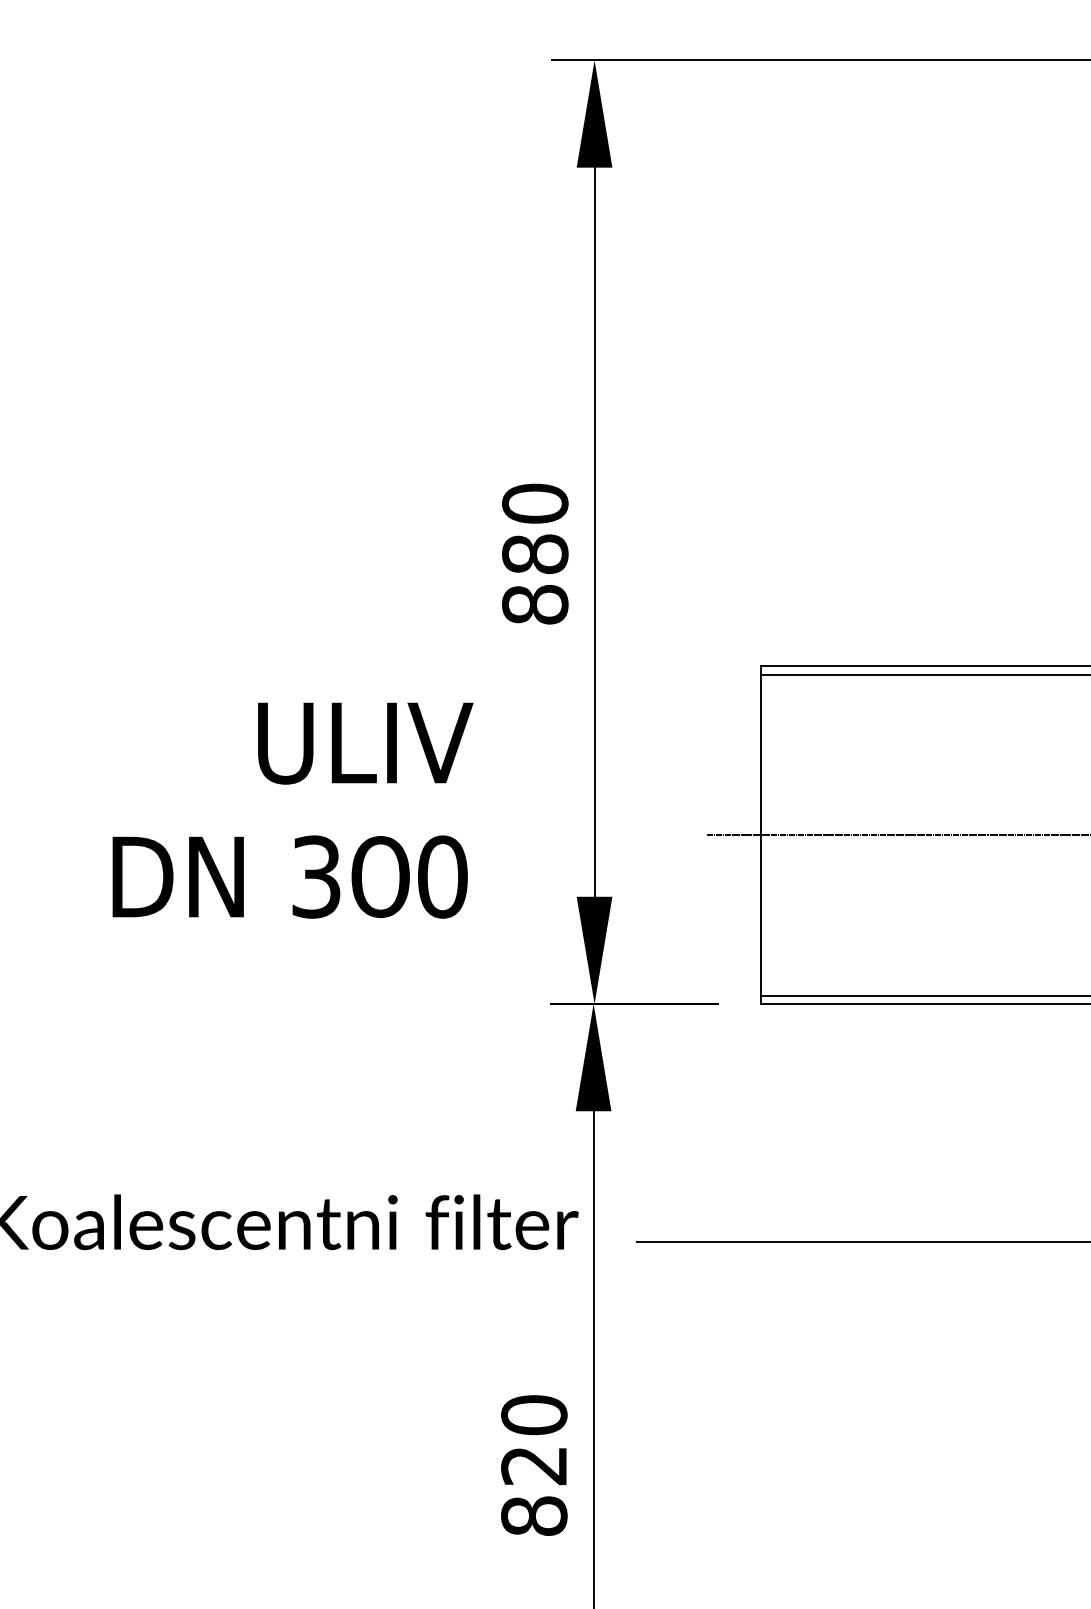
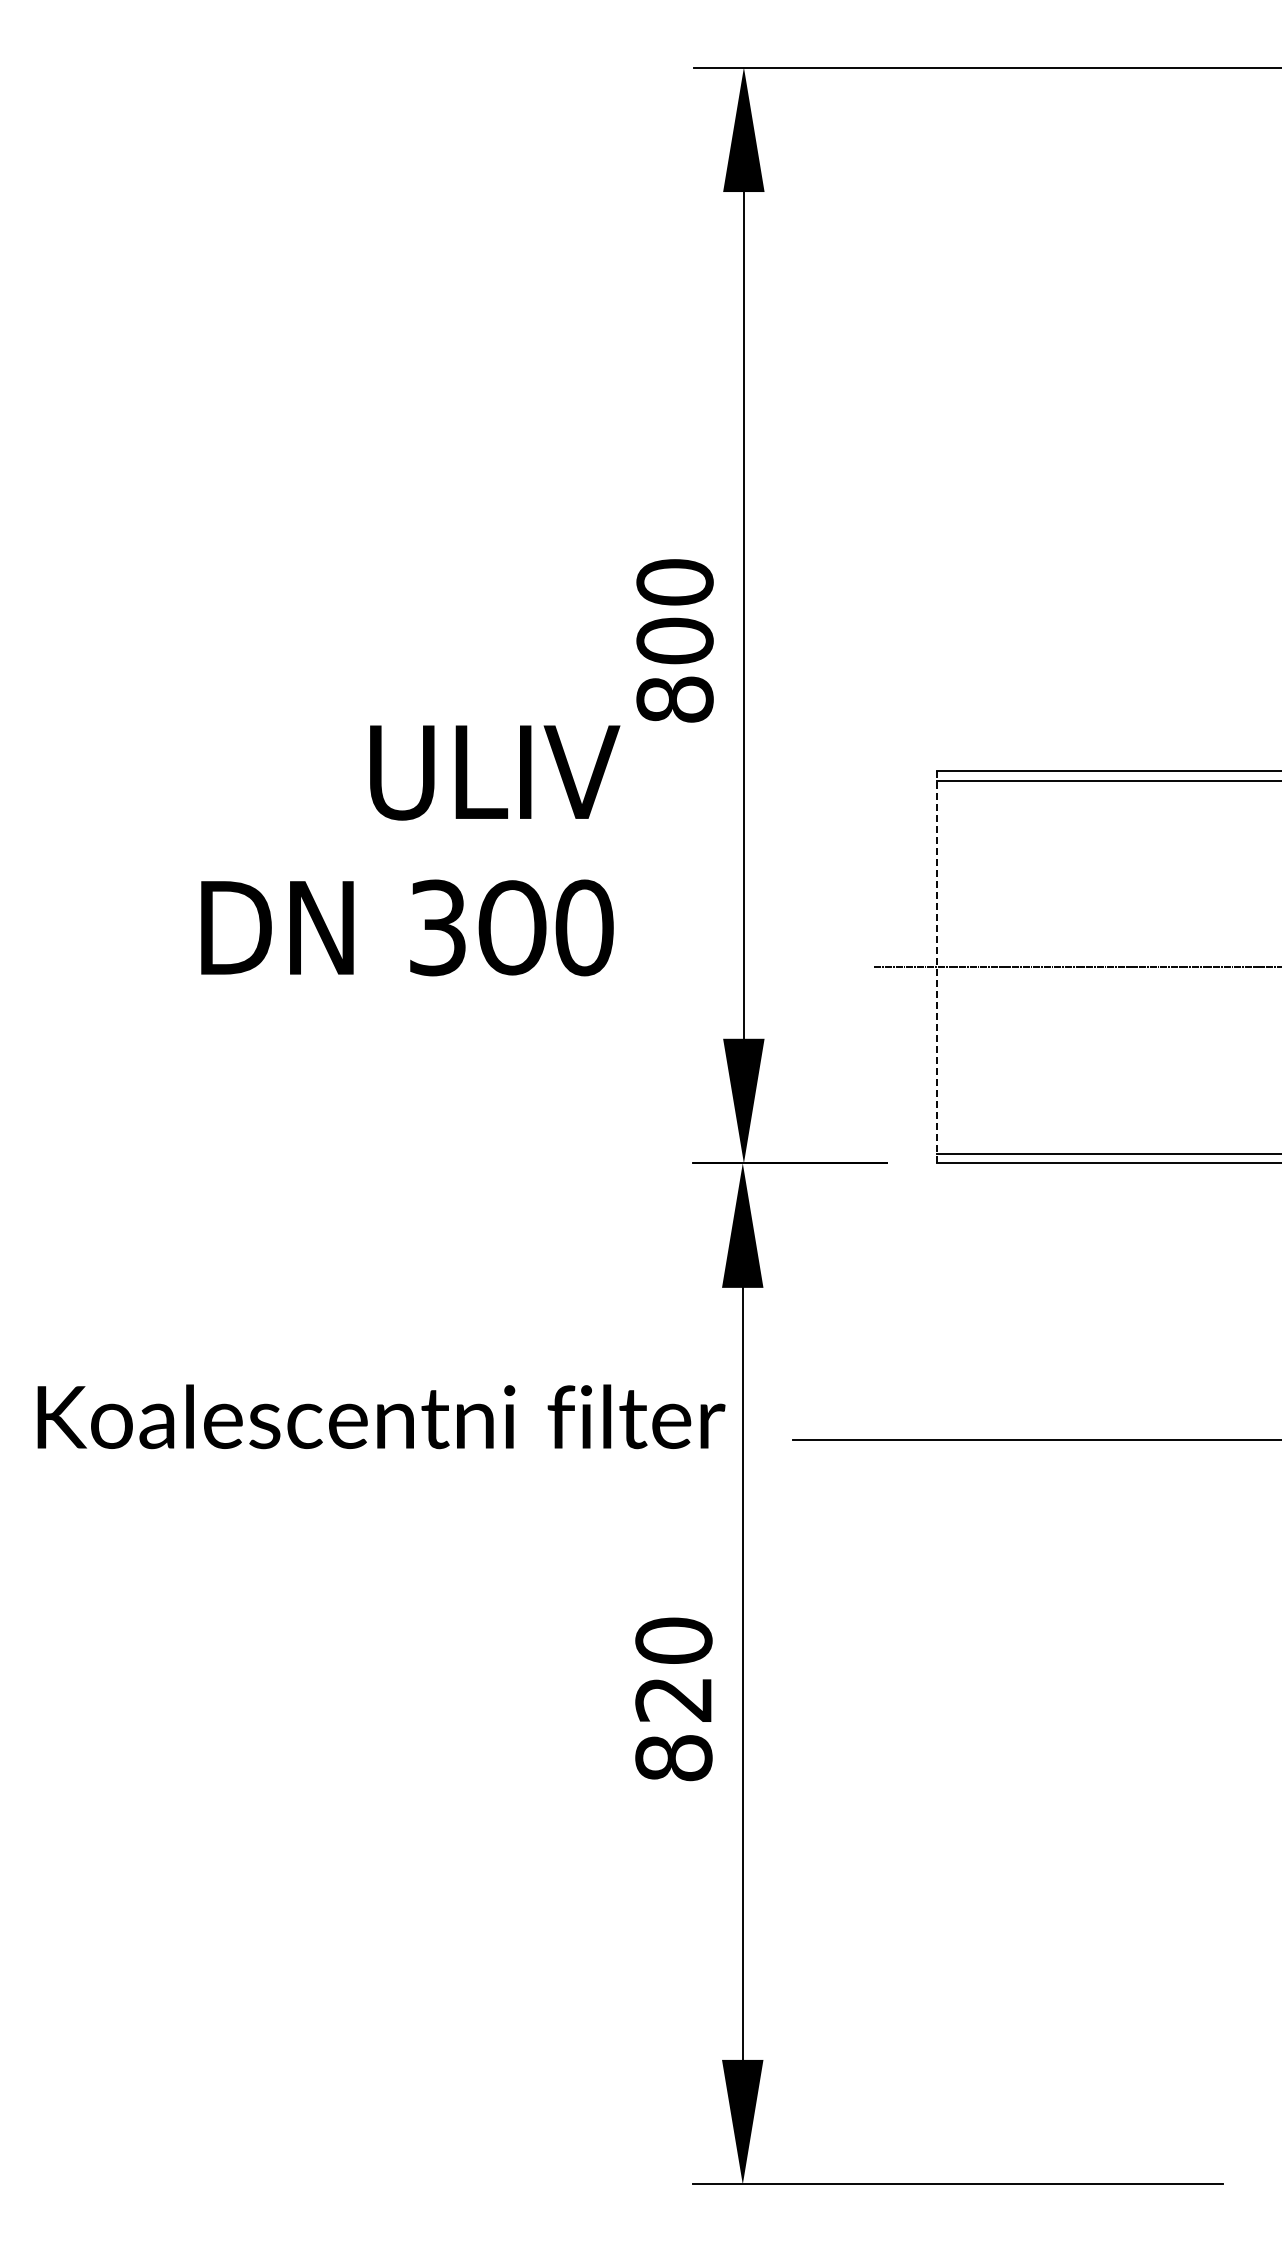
text: (534, 553) -> (674, 640), 880 -> 800
text: (292, 810) -> (410, 850), moved
line: (760, 835) -> (936, 967), solid -> dashed

